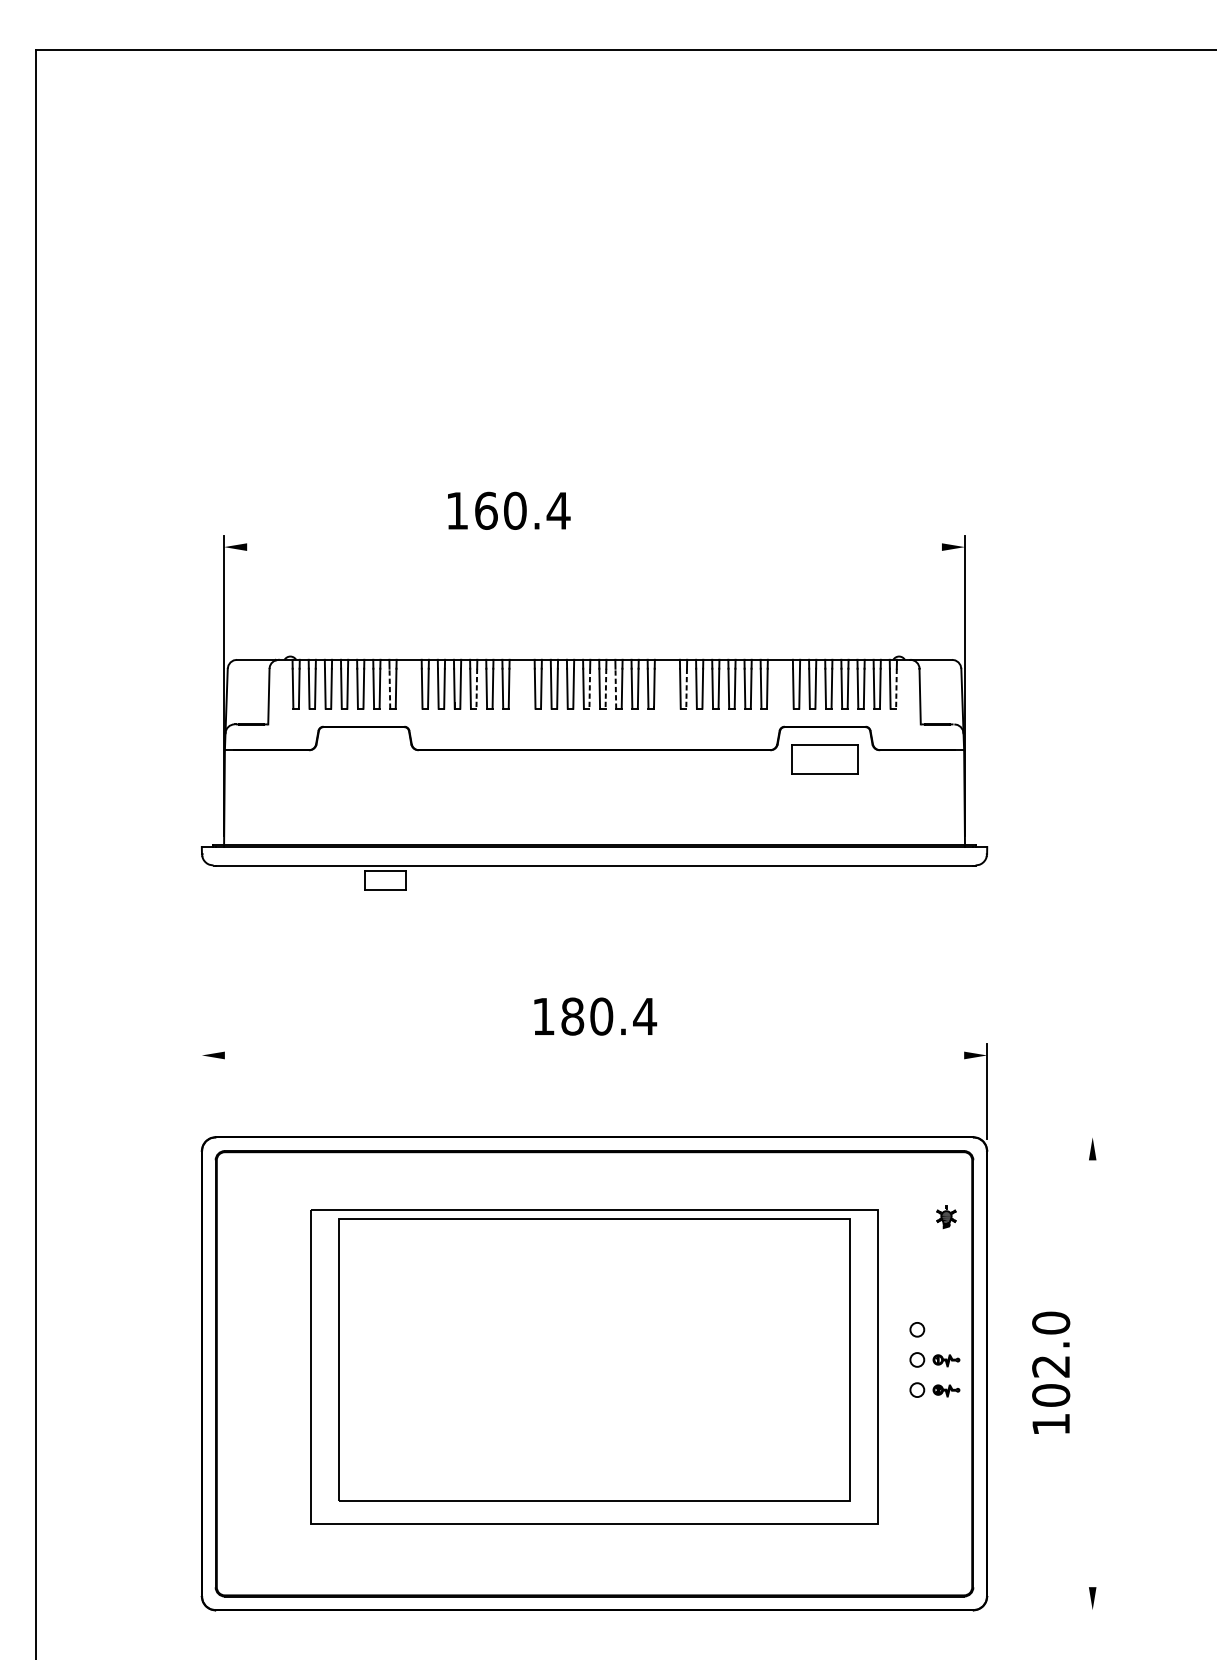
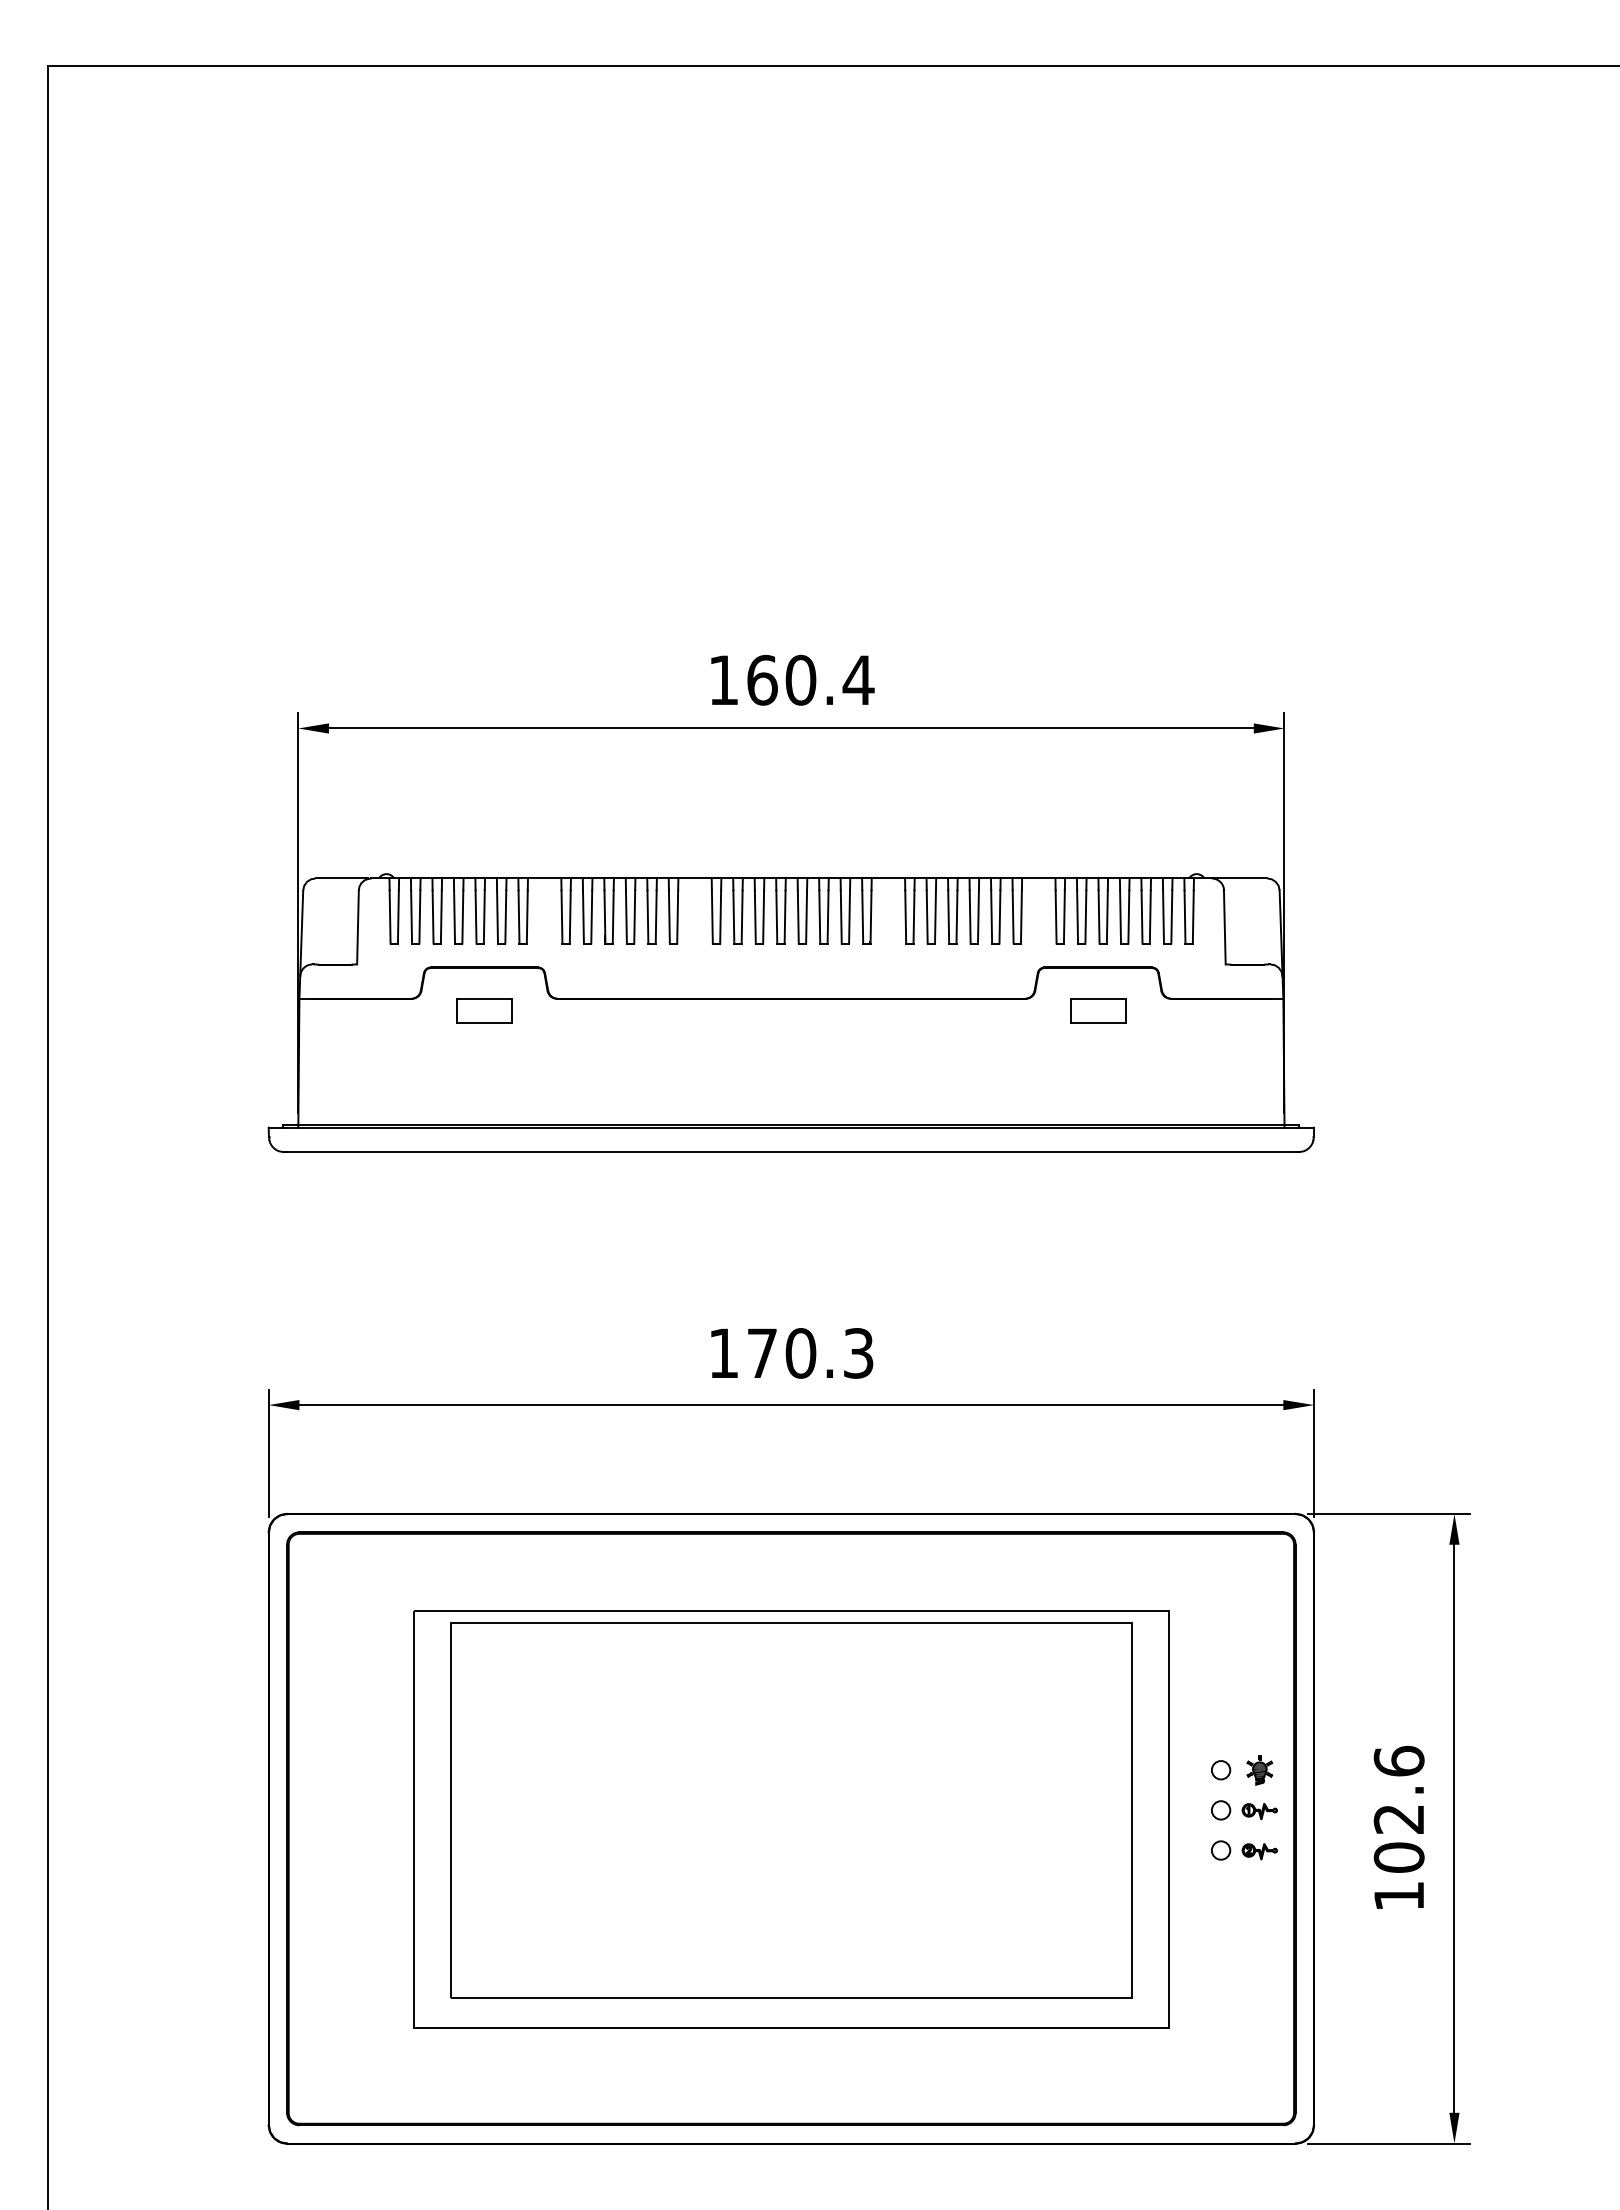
text: (508, 510) -> (792, 679), moved
line: (594, 547) -> (791, 728), added
line: (390, 688) -> (519, 916), dashed -> solid
line: (476, 688) -> (634, 916), dashed -> solid
line: (590, 688) -> (785, 916), dashed -> solid
line: (605, 688) -> (806, 916), dashed -> solid
line: (615, 688) -> (819, 916), dashed -> solid
line: (687, 688) -> (914, 916), dashed -> solid
line: (896, 688) -> (1193, 916), dashed -> solid
part: (825, 759) -> (1098, 1010), size x0.62
part: (385, 879) -> (484, 1010), moved
text: (608, 1016) -> (810, 1353), 180.4 -> 170.3
line: (594, 1055) -> (791, 1405), added
line: (201, 1091) -> (268, 1452), added
line: (1043, 1137) -> (1388, 1514), added
part: (946, 1217) -> (1259, 1770), moved
text: (1050, 1322) -> (1398, 1760), 102.0 -> 102.6
line: (1092, 1373) -> (1454, 1828), added
line: (1043, 1610) -> (1388, 2143), added

